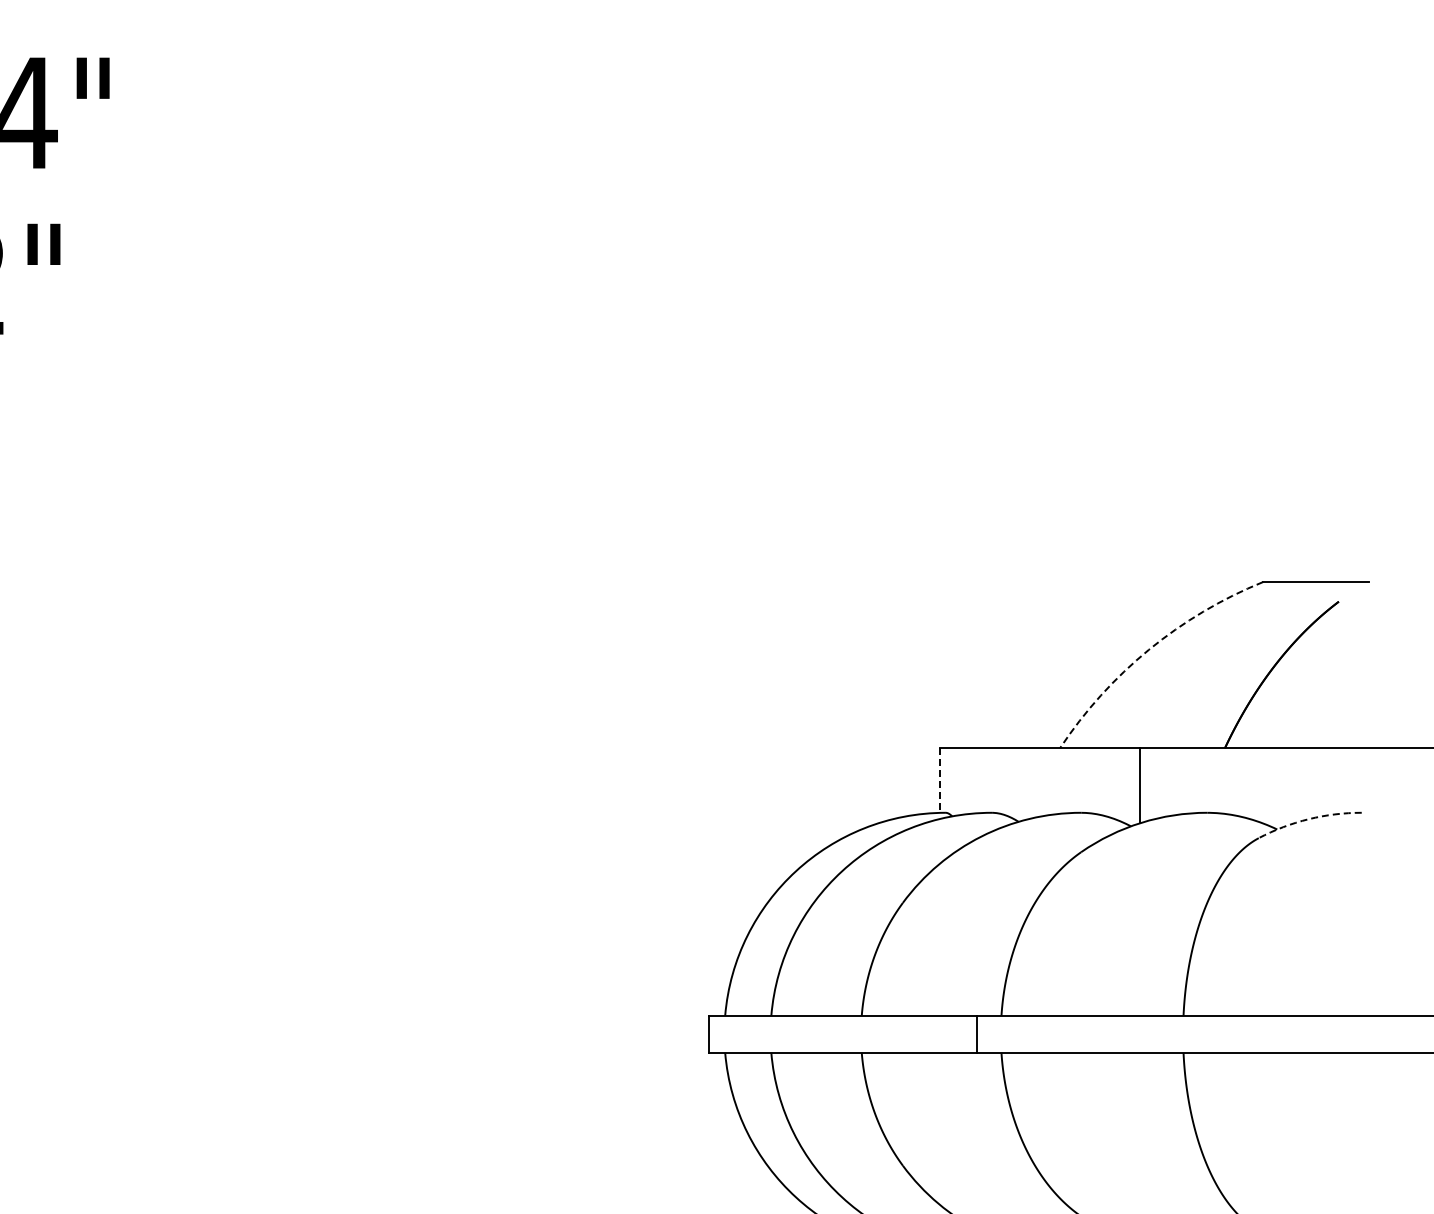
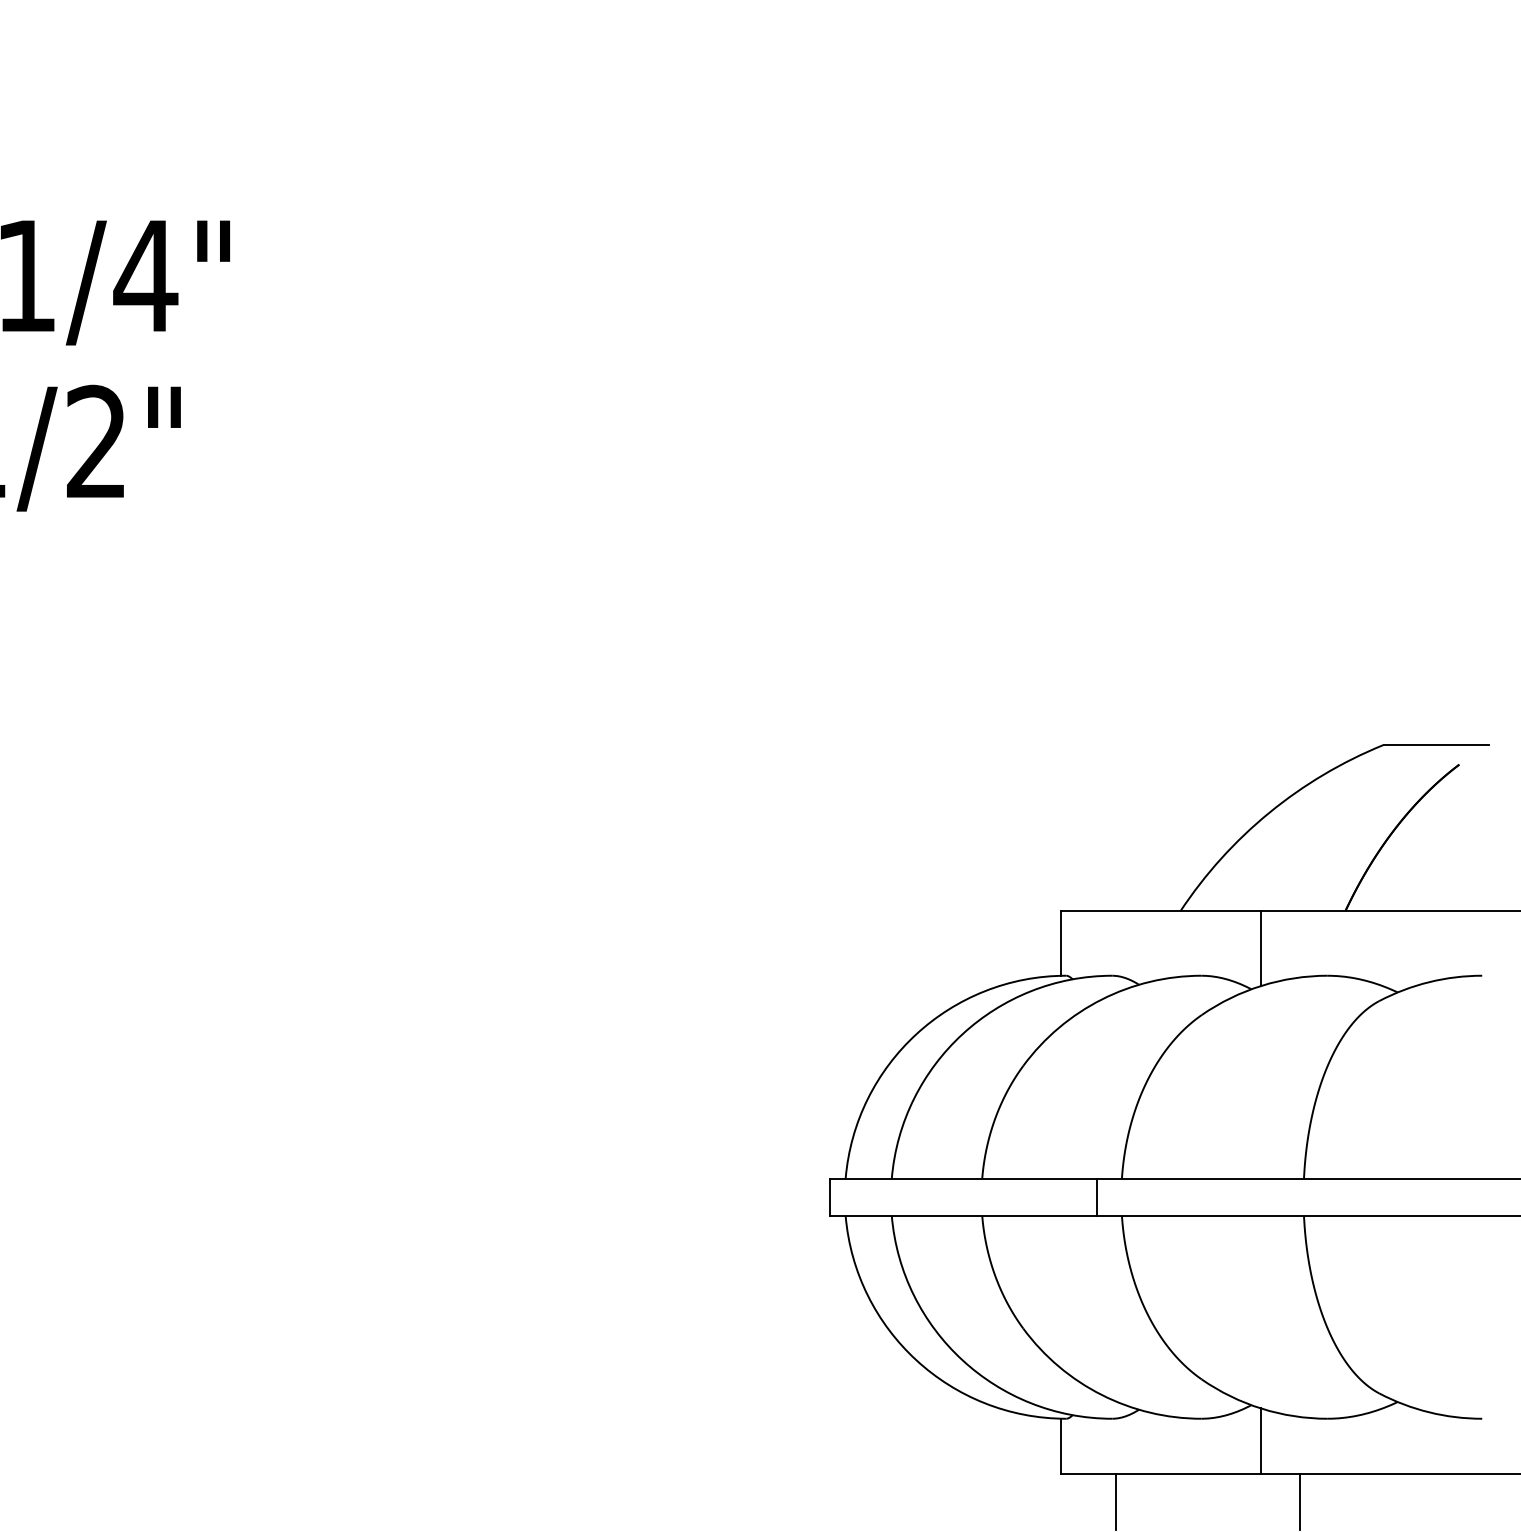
arc: (1149, 649) -> (1269, 812), dashed -> solid
line: (940, 780) -> (1060, 943), dashed -> solid
arc: (1309, 819) -> (1429, 982), dashed -> solid

